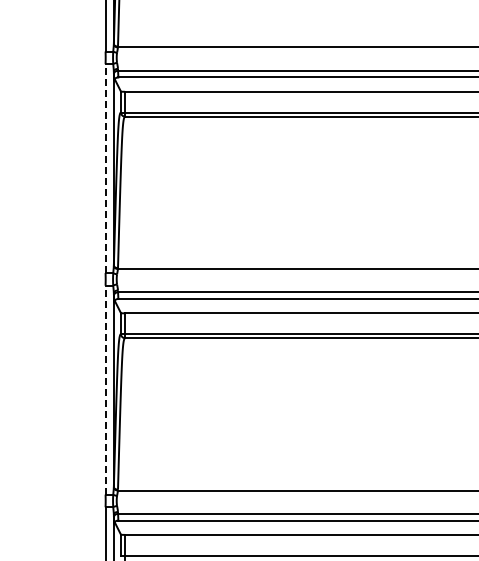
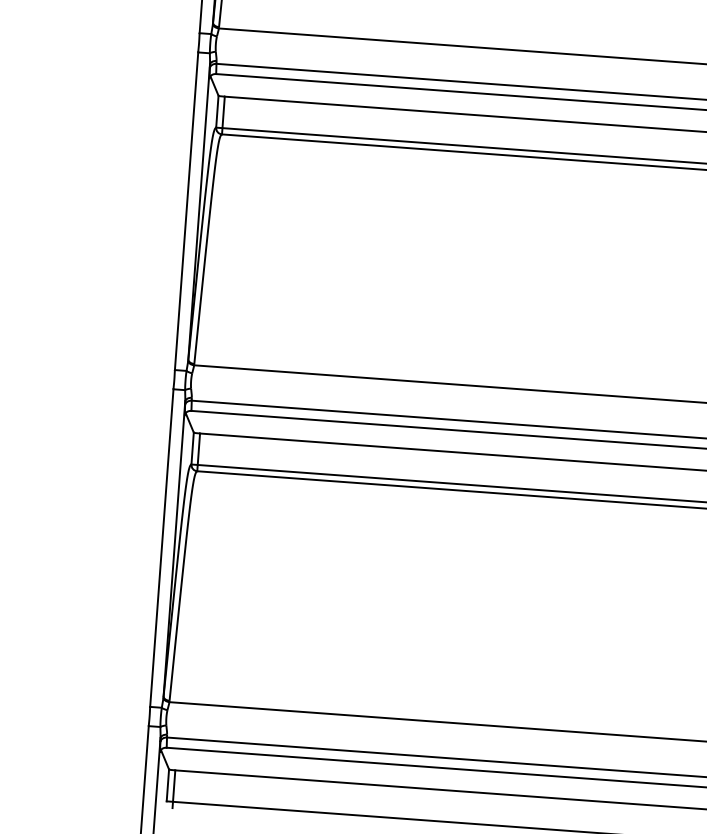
line: (105, 168) -> (186, 211), dashed -> solid
line: (105, 389) -> (161, 547), dashed -> solid

